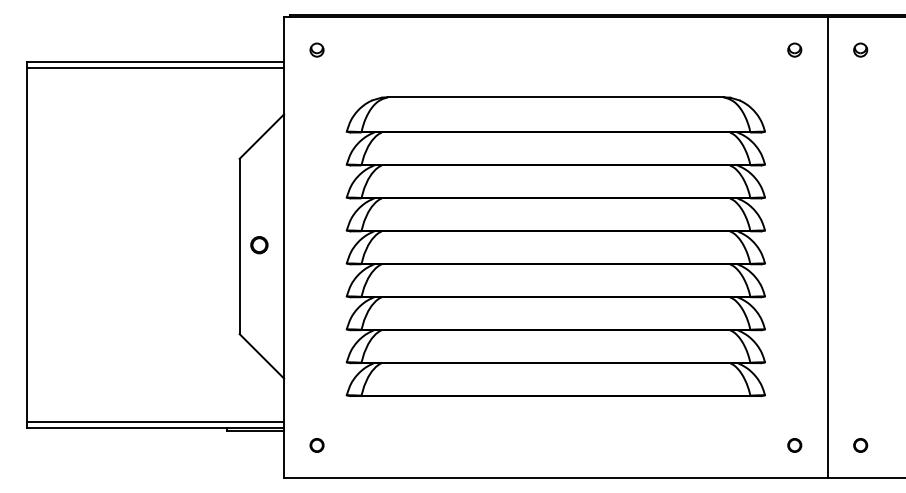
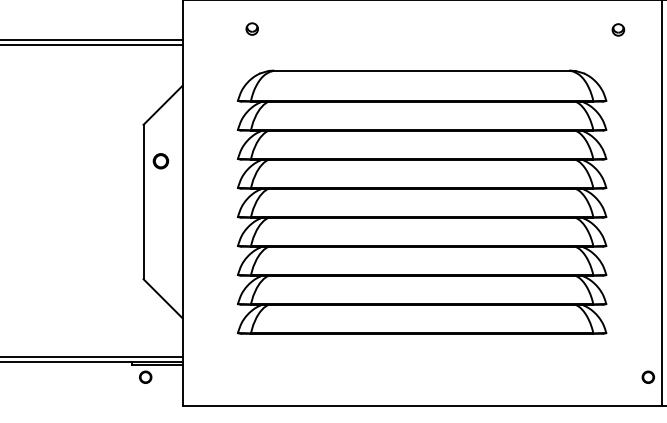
part: (316, 49) -> (251, 28), moved
part: (794, 49) -> (618, 29), moved
circle: (259, 245) -> (161, 161), moved
circle: (316, 445) -> (145, 377), moved
circle: (794, 445) -> (648, 377), moved

